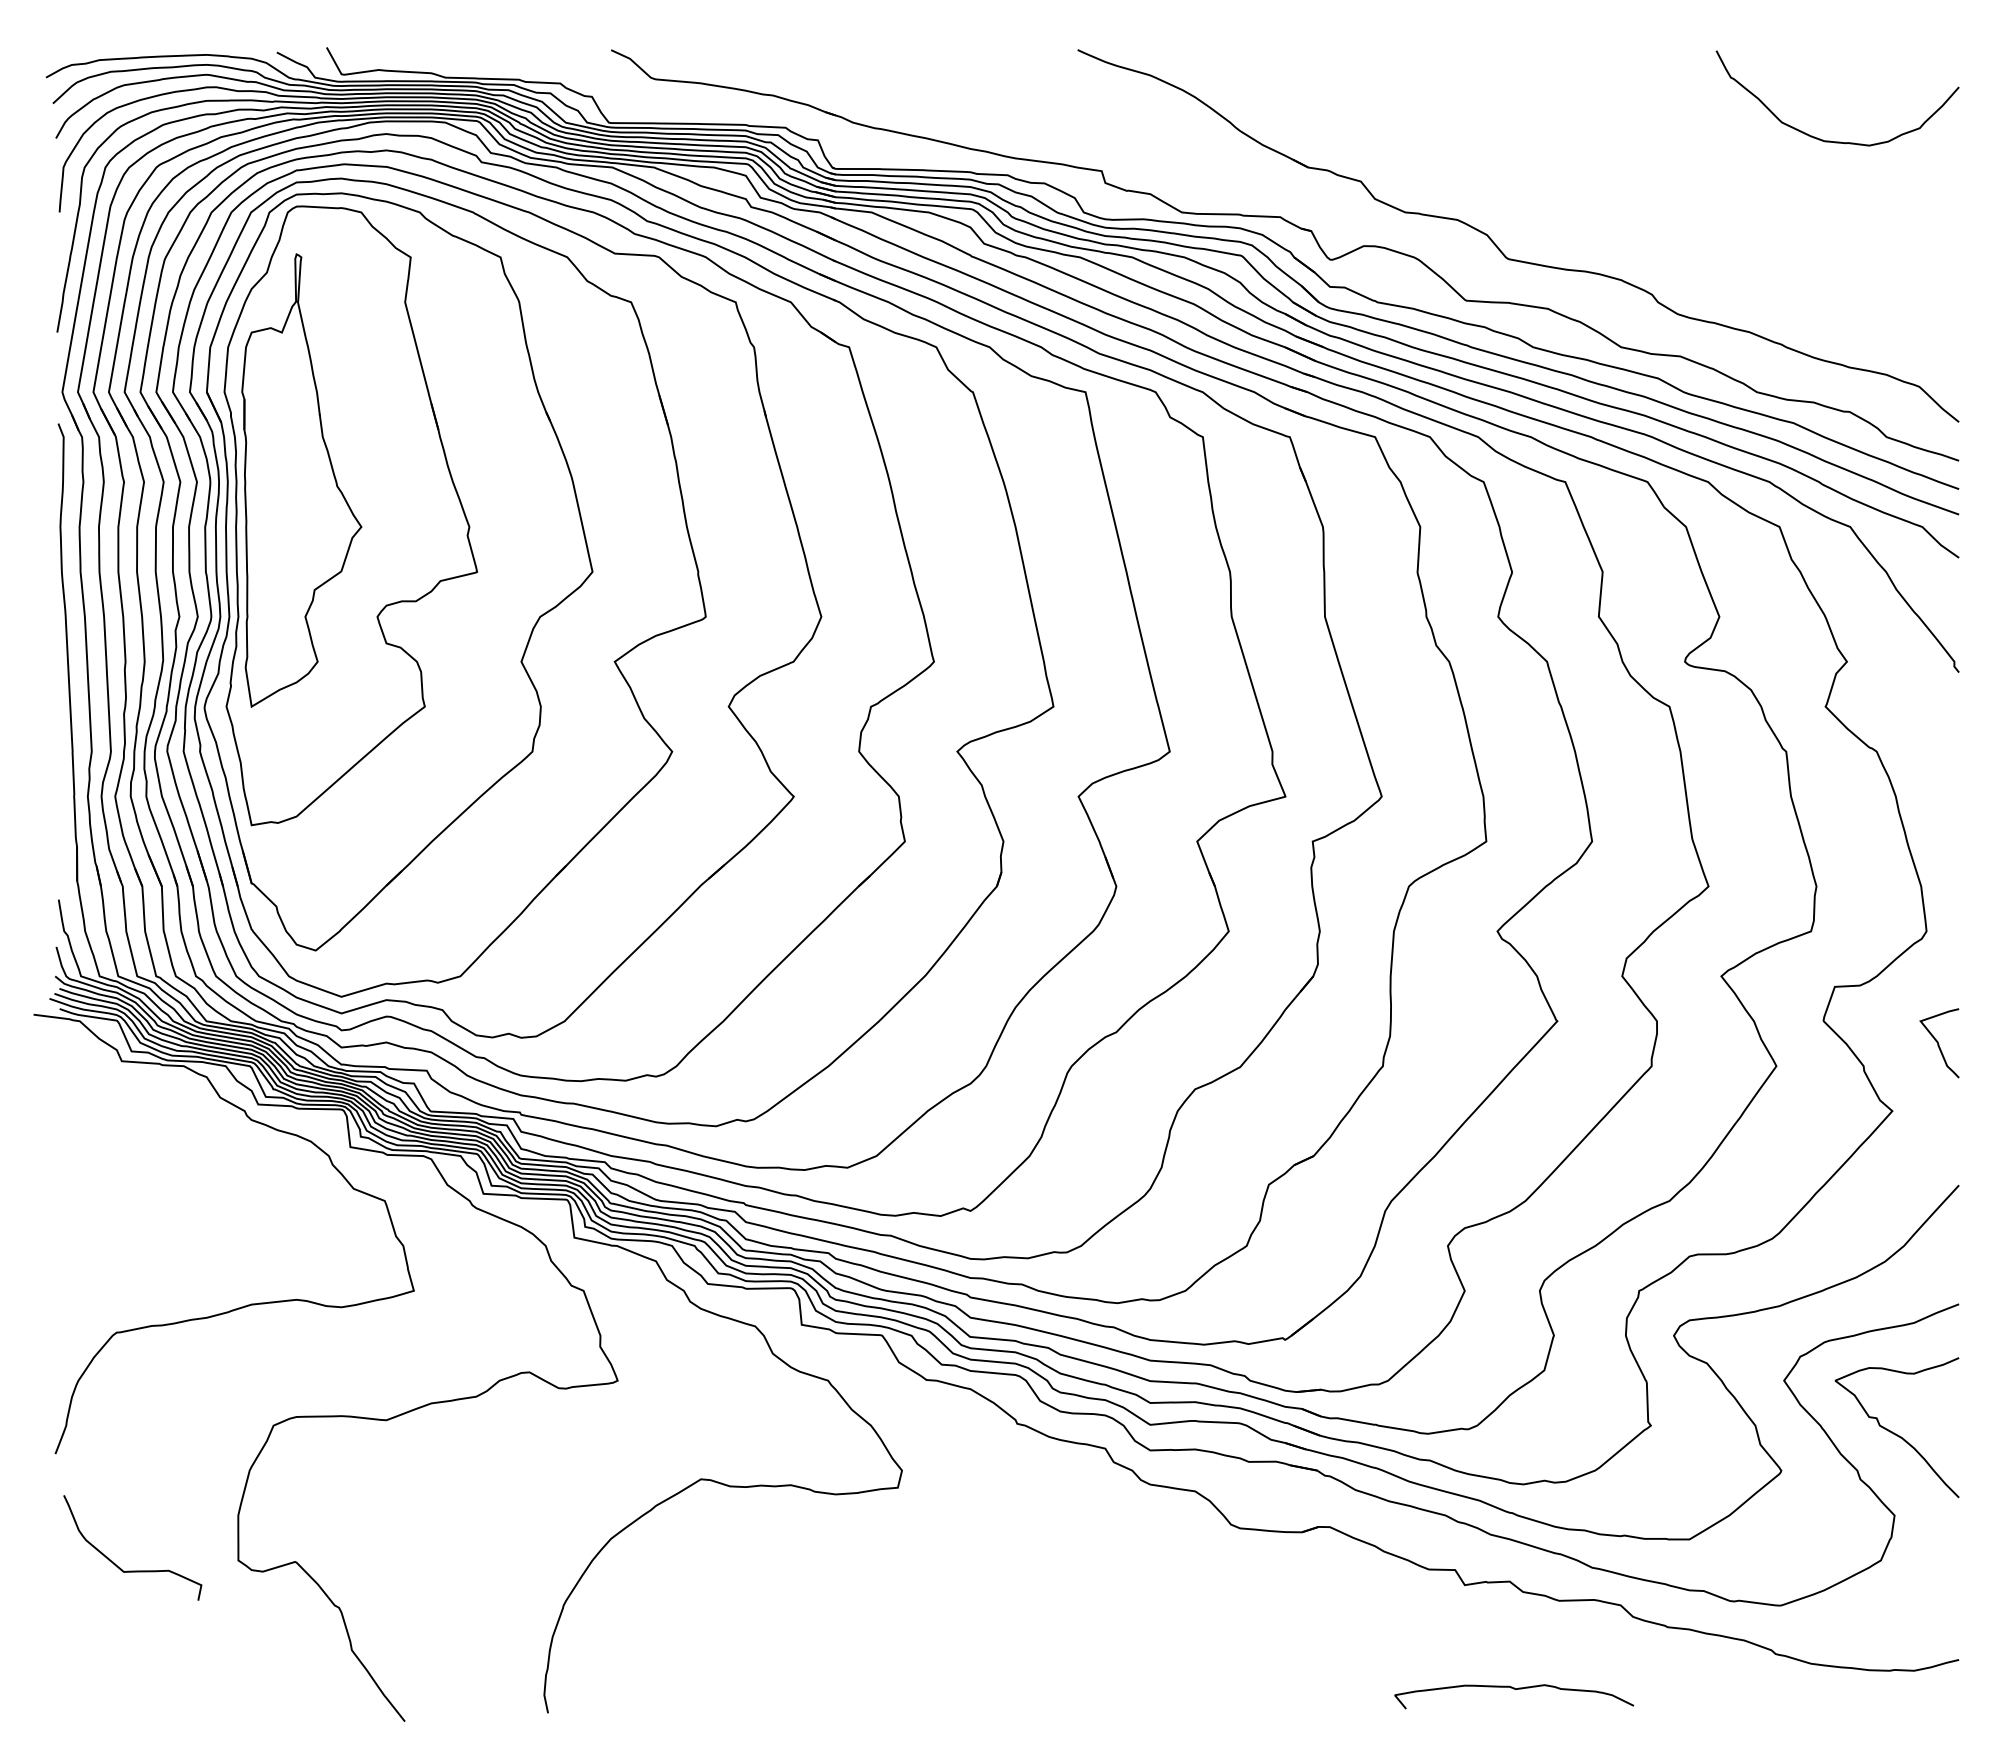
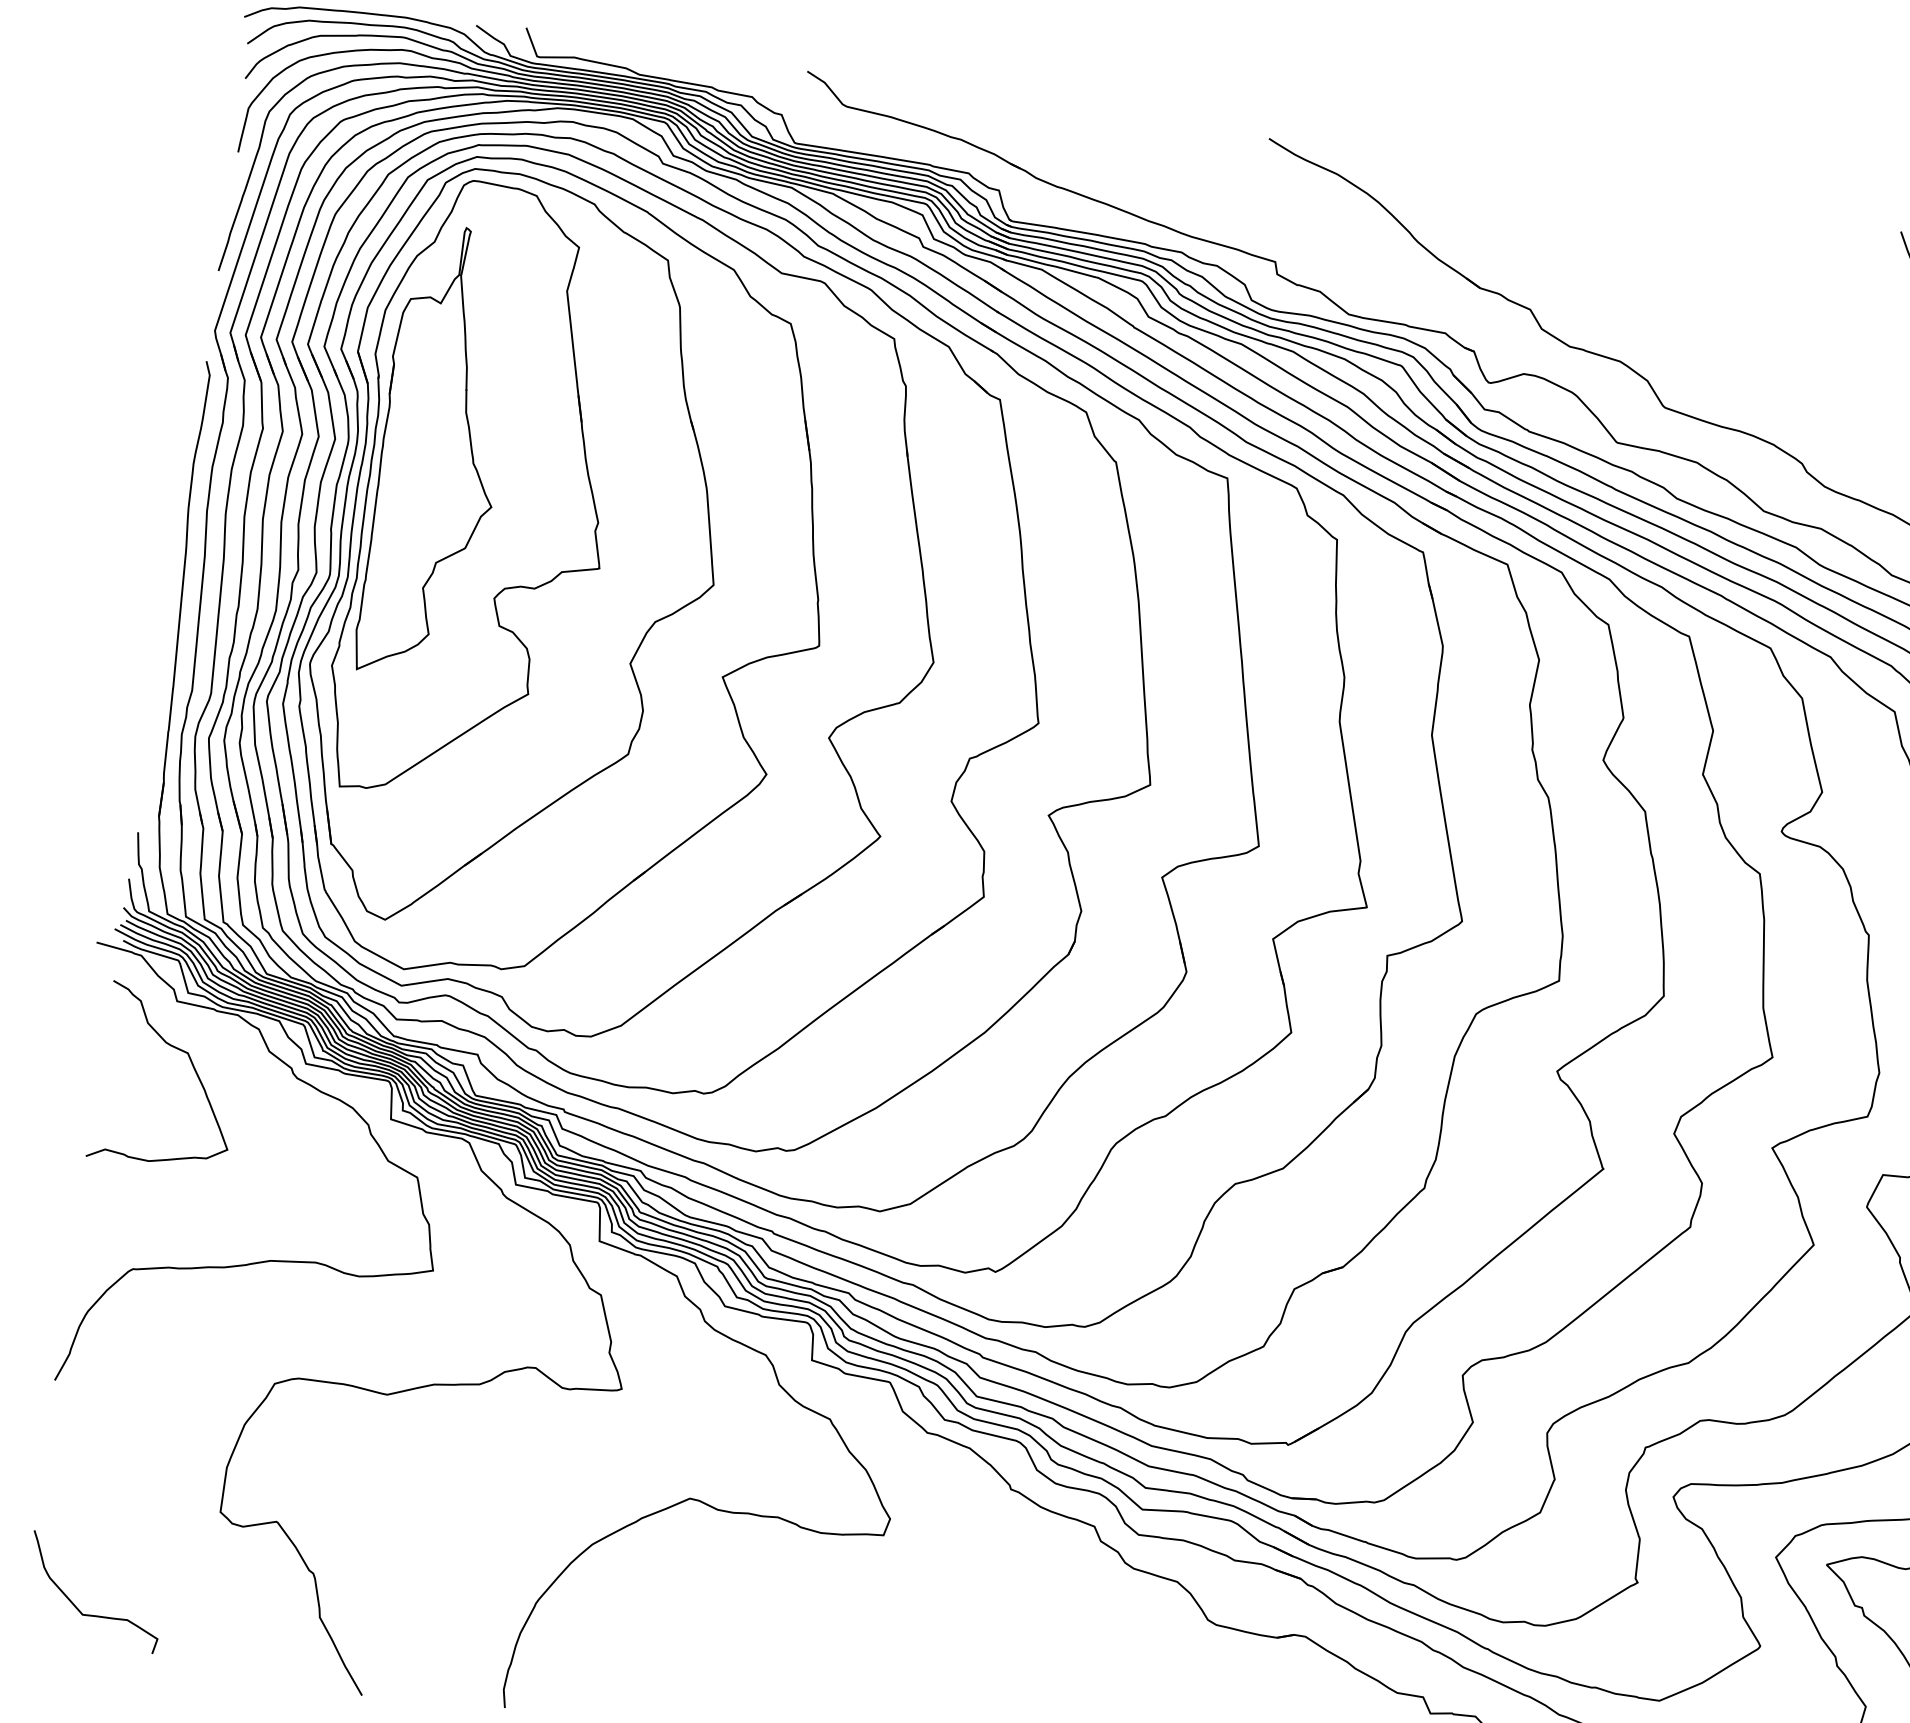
curve: (145, 1122) -> (191, 1065), added
curve: (132, 1570) -> (91, 1614), moved

